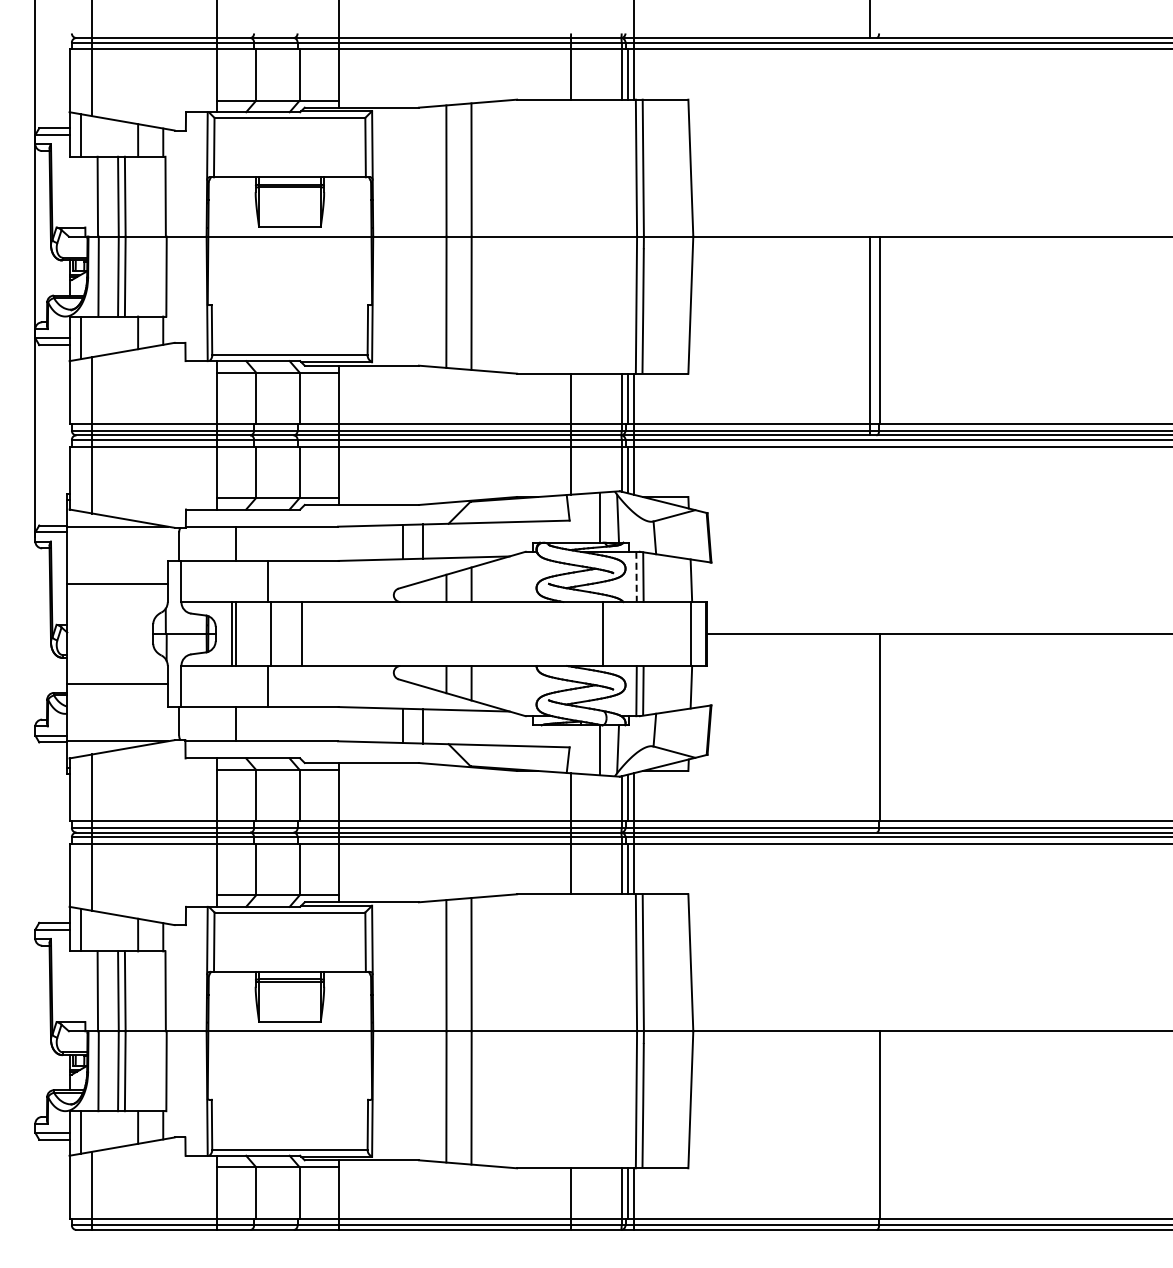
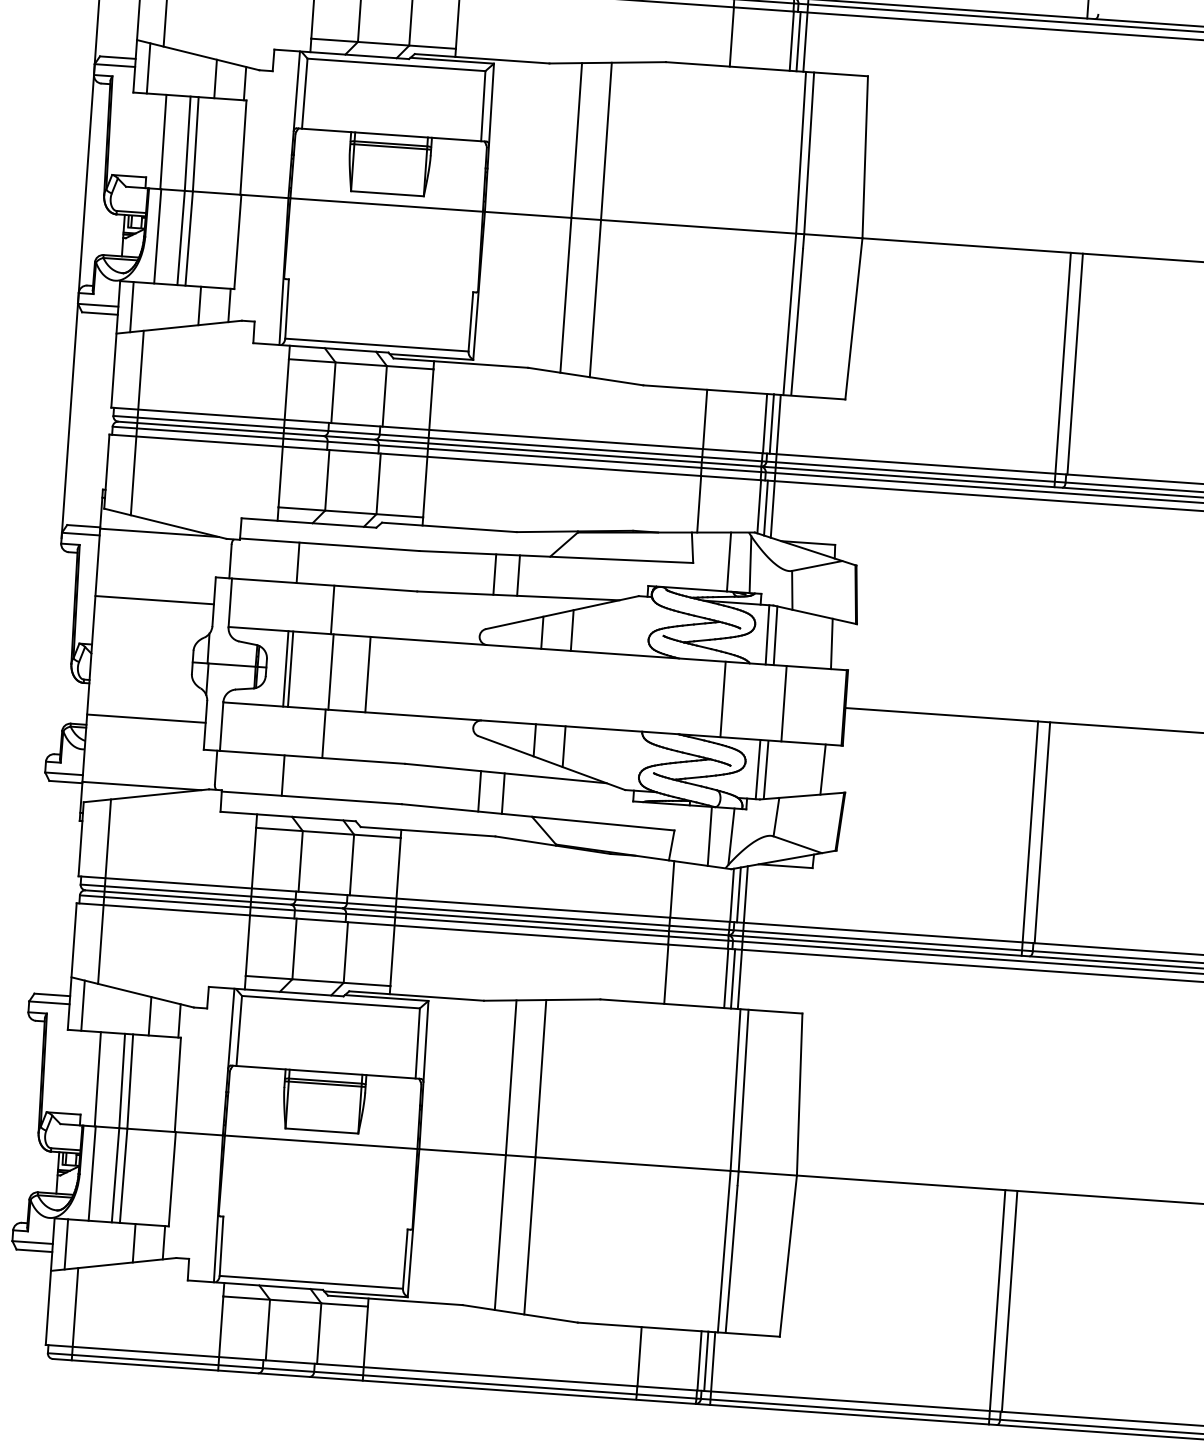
line: (636, 577) -> (767, 635), dashed -> solid
line: (690, 633) -> (783, 703), moved
line: (869, 732) -> (1029, 837), added
line: (869, 1130) -> (996, 1307), added

